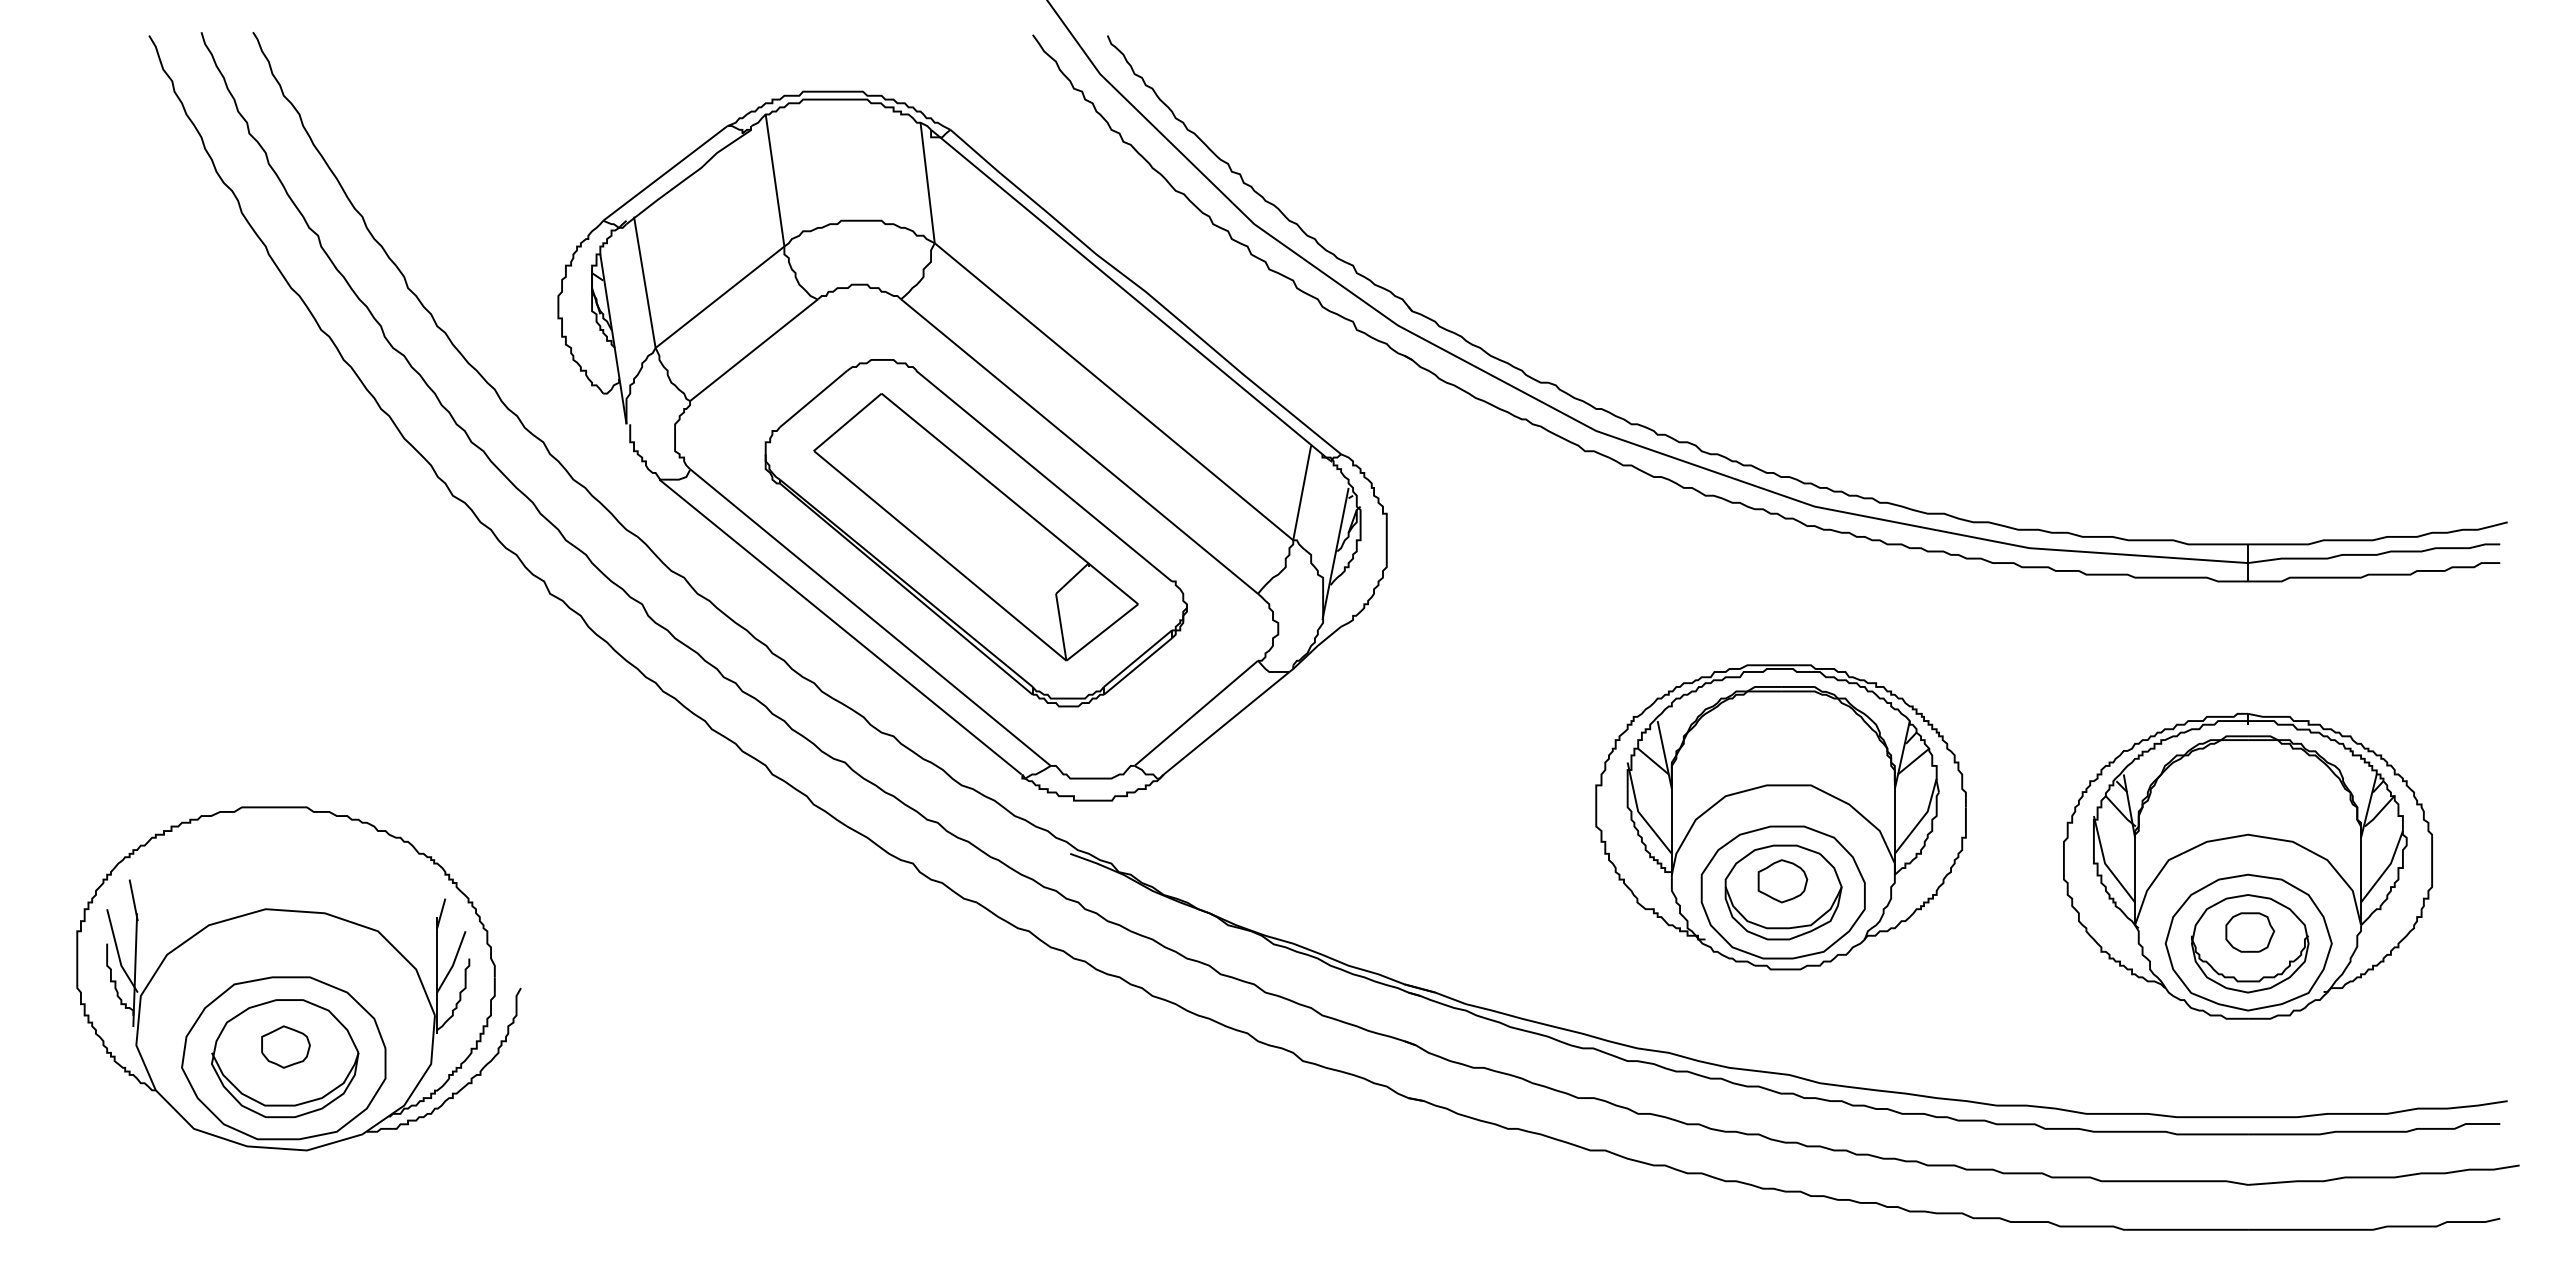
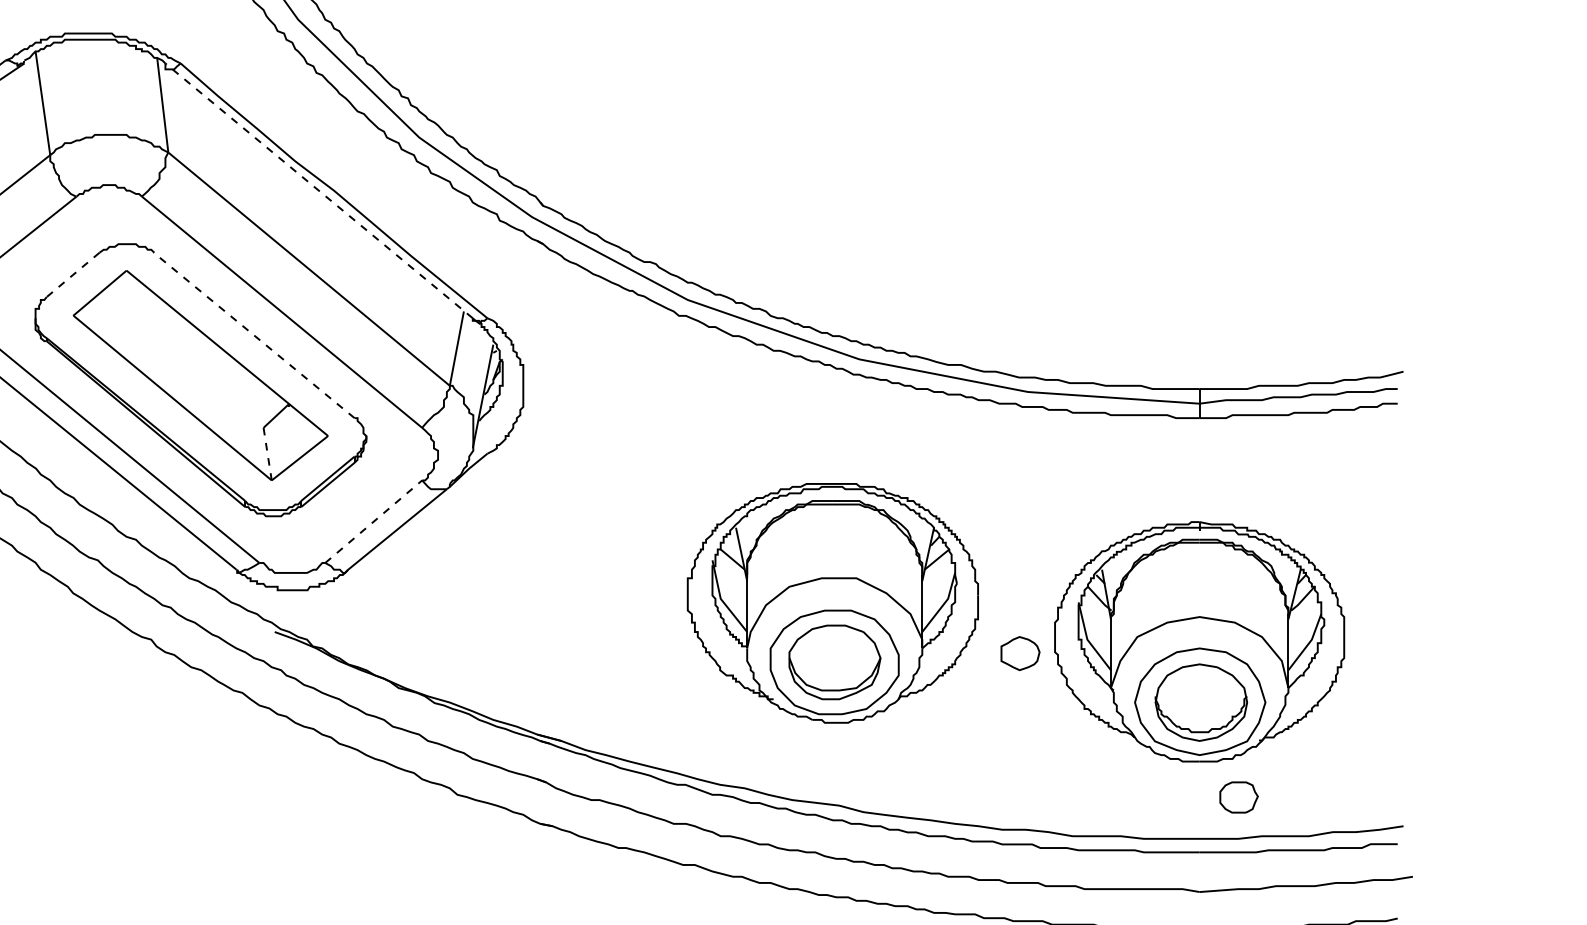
line: (1126, 291) -> (318, 190), solid -> dashed
line: (813, 399) -> (73, 275), solid -> dashed
line: (1044, 476) -> (254, 335), solid -> dashed
line: (1061, 627) -> (267, 454), solid -> dashed
line: (1196, 713) -> (373, 521), solid -> dashed
part: (1782, 881) -> (1020, 653), moved
part: (2250, 932) -> (1239, 797), moved

